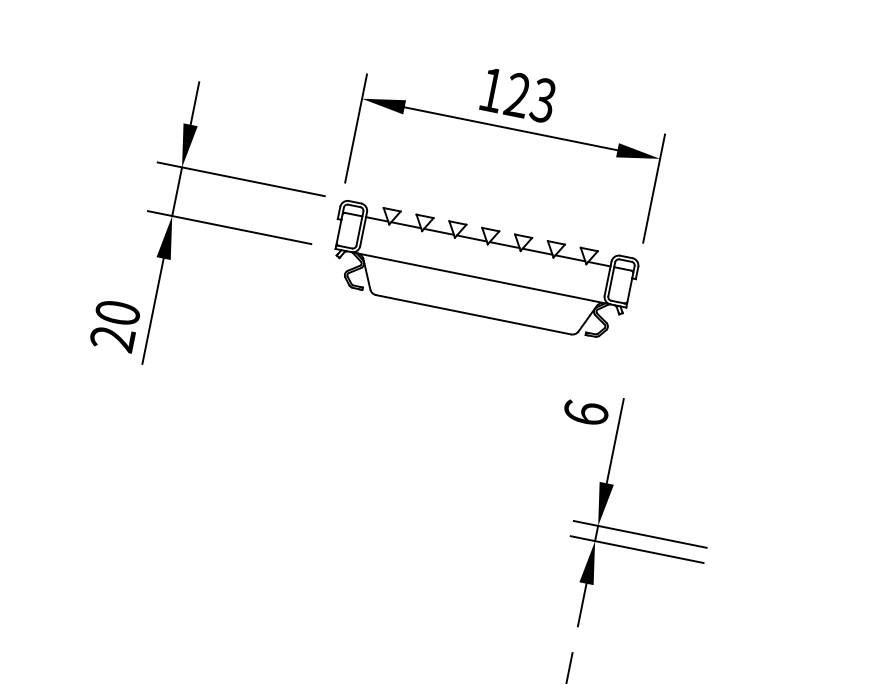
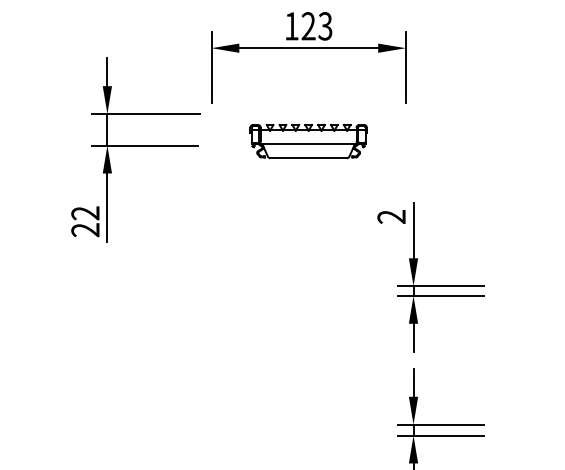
part: (481, 271) -> (308, 141), size x0.6
text: (117, 313) -> (85, 213), 20 -> 22
text: (585, 412) -> (391, 216), 6 -> 2

